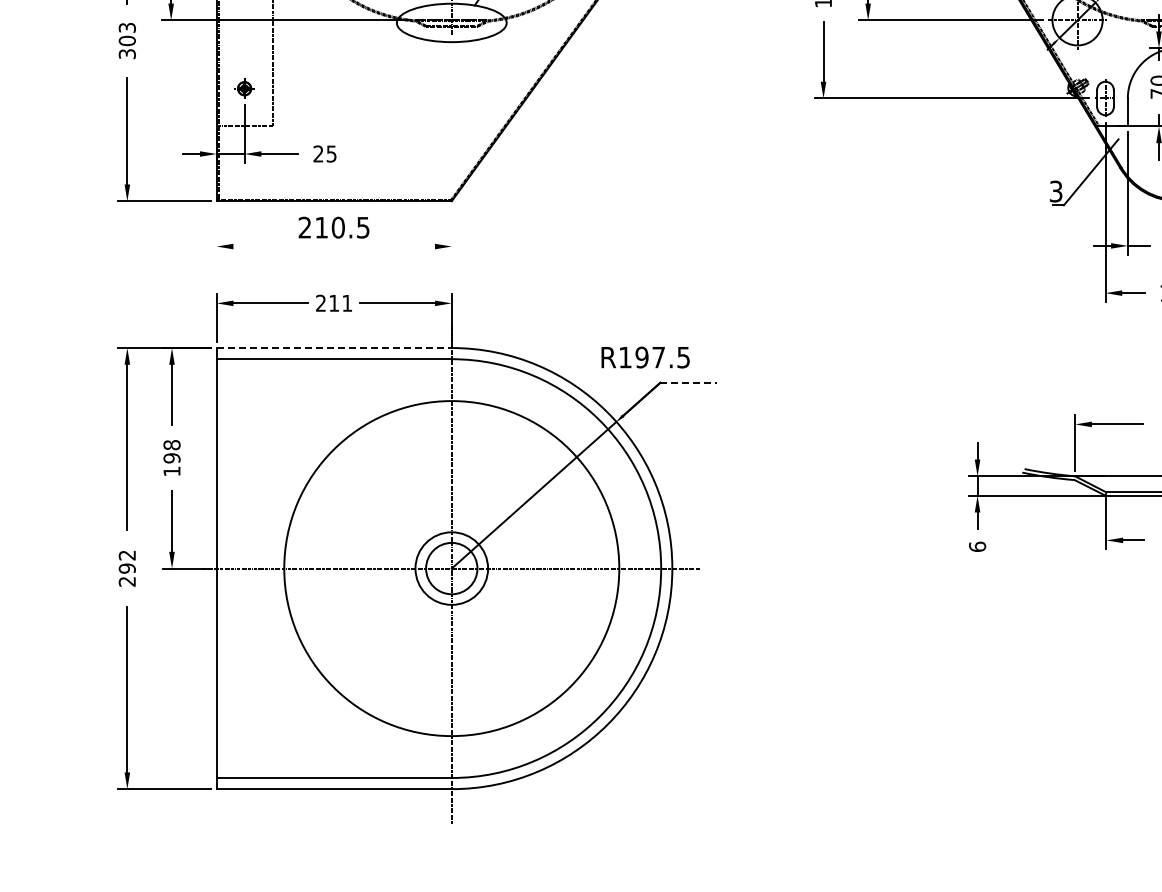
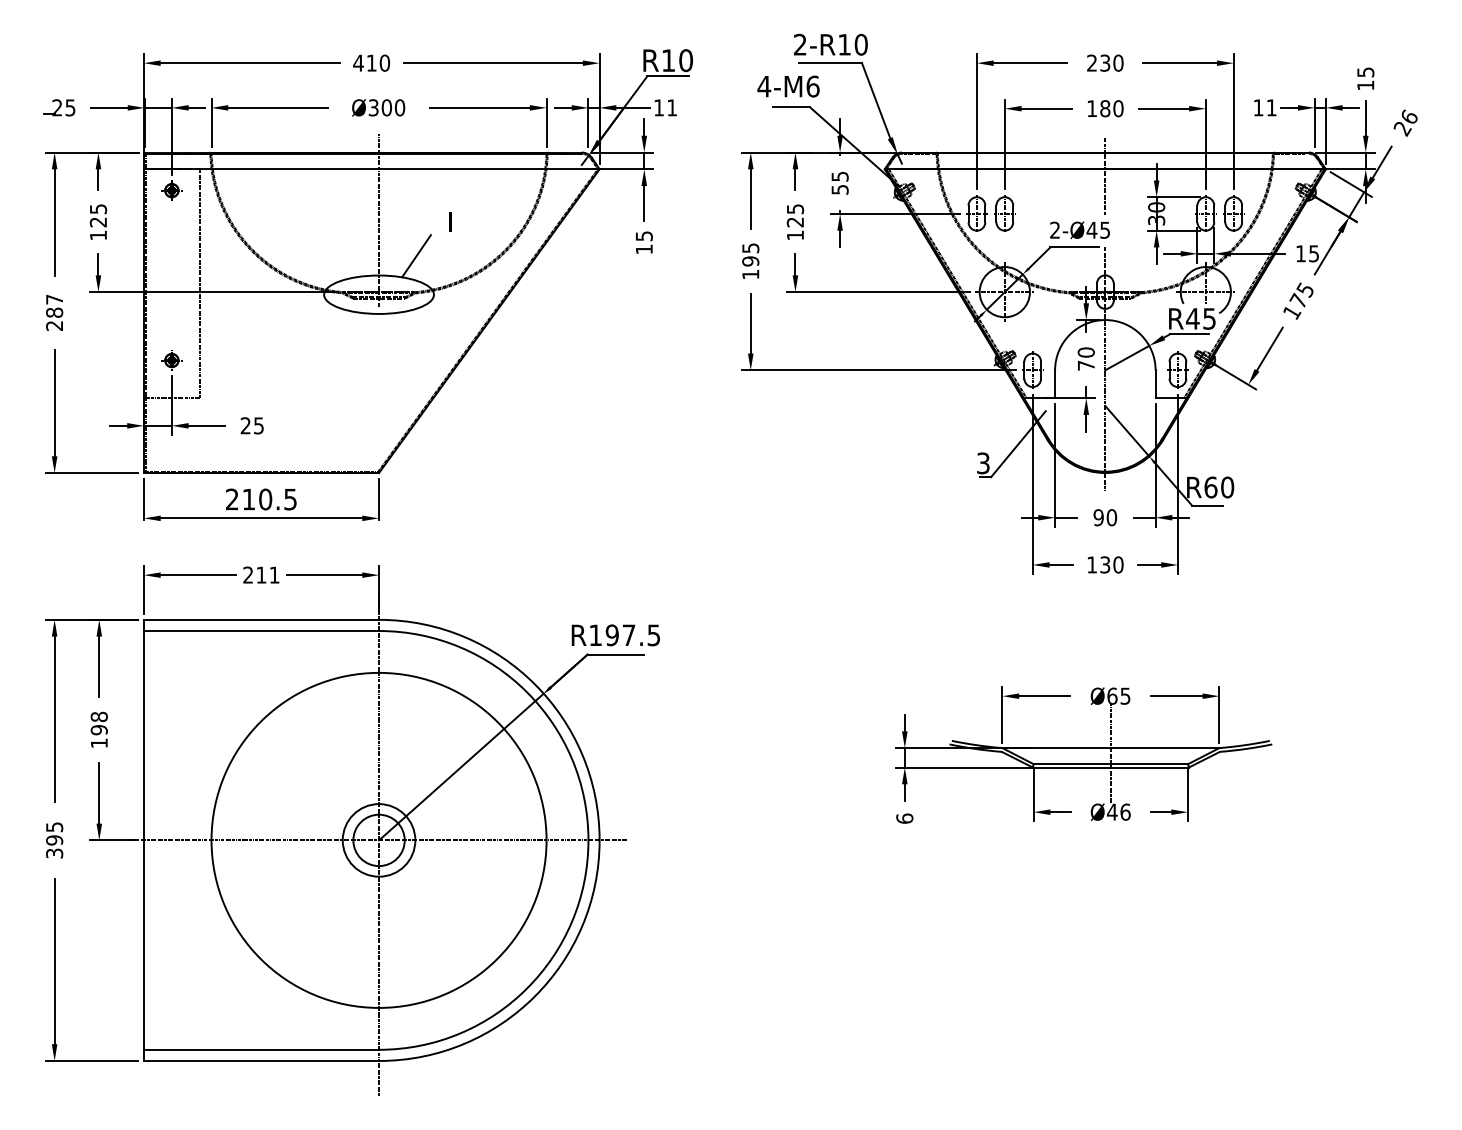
text: (127, 40) -> (54, 312), 303 -> 287
line: (216, 226) -> (143, 498), added
line: (452, 226) -> (379, 498), added
line: (334, 246) -> (261, 518), added
line: (334, 347) -> (261, 619), dashed -> solid
text: (645, 357) -> (615, 635), moved
line: (689, 382) -> (616, 654), dashed -> solid
text: (127, 568) -> (54, 840), 292 -> 395

